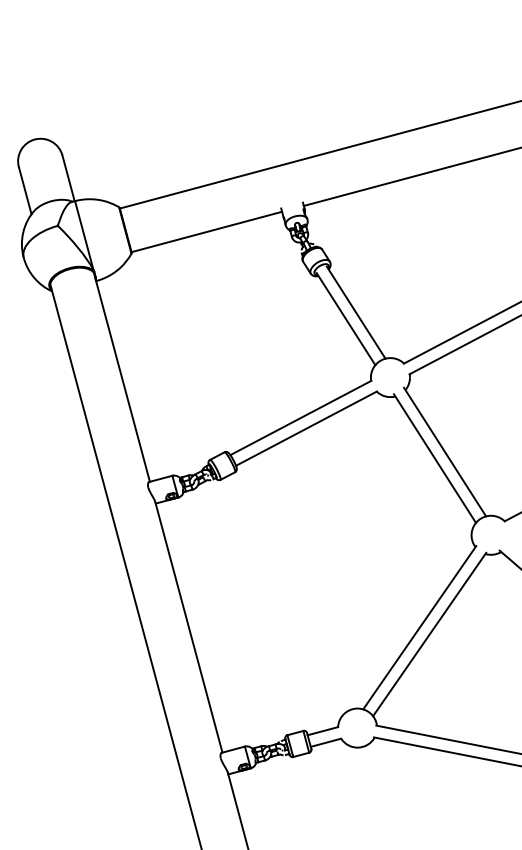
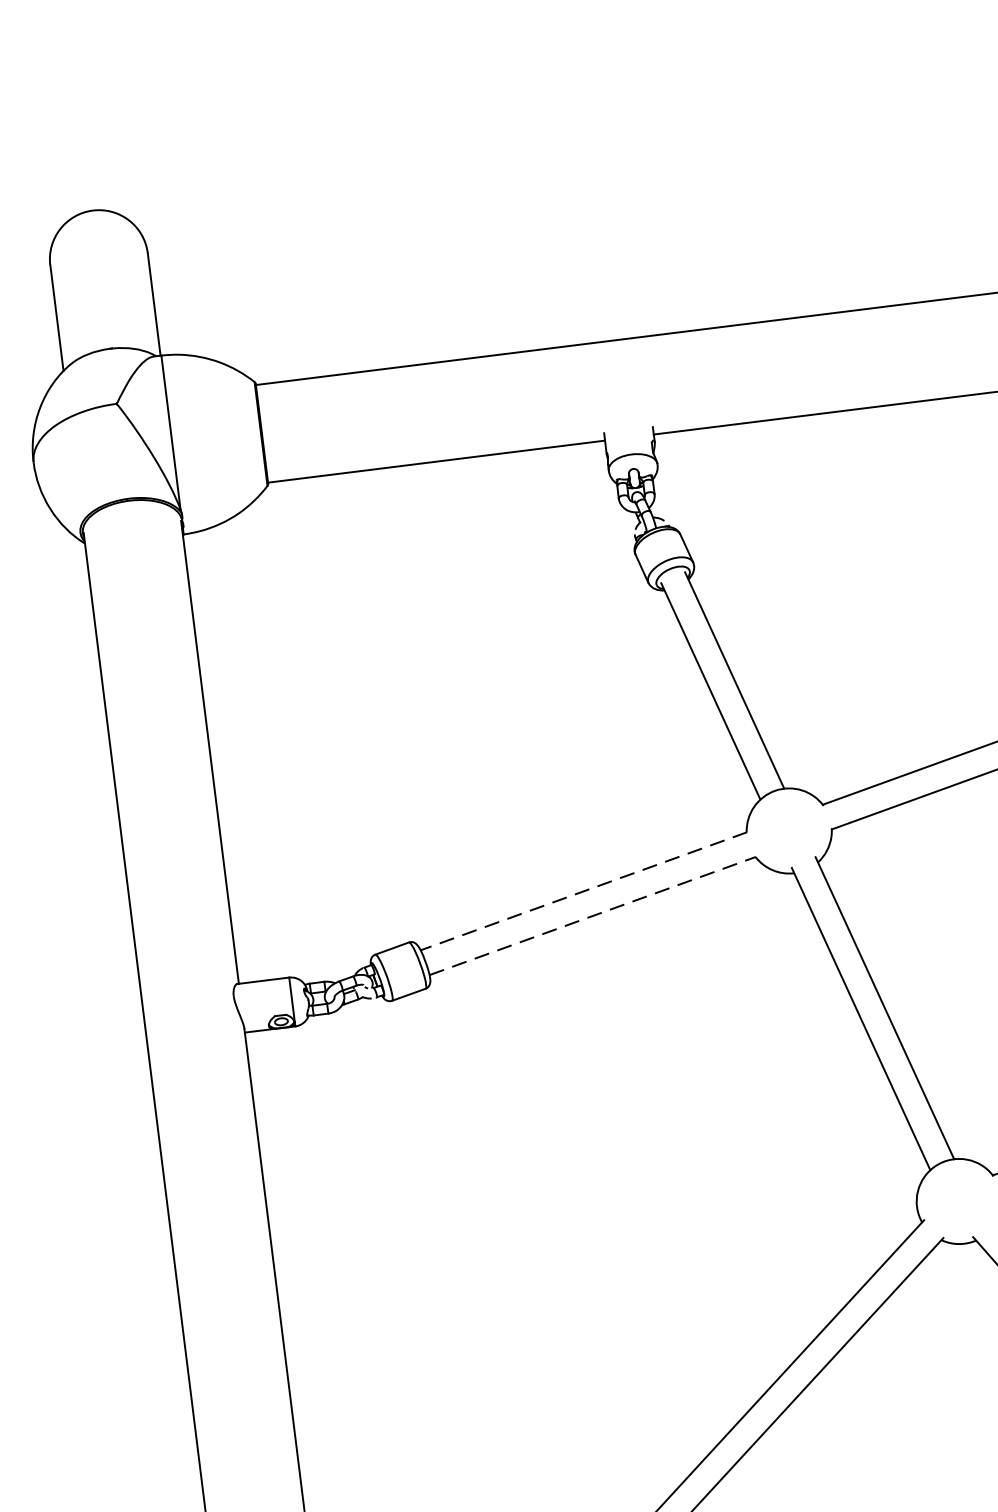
line: (300, 417) -> (583, 890), solid -> dashed
line: (306, 428) -> (592, 915), solid -> dashed

